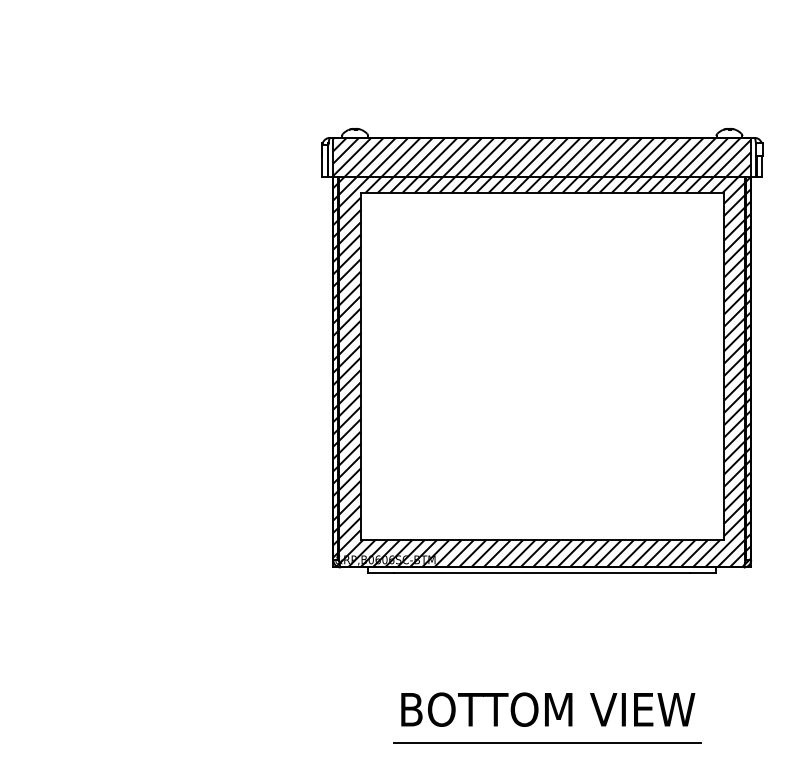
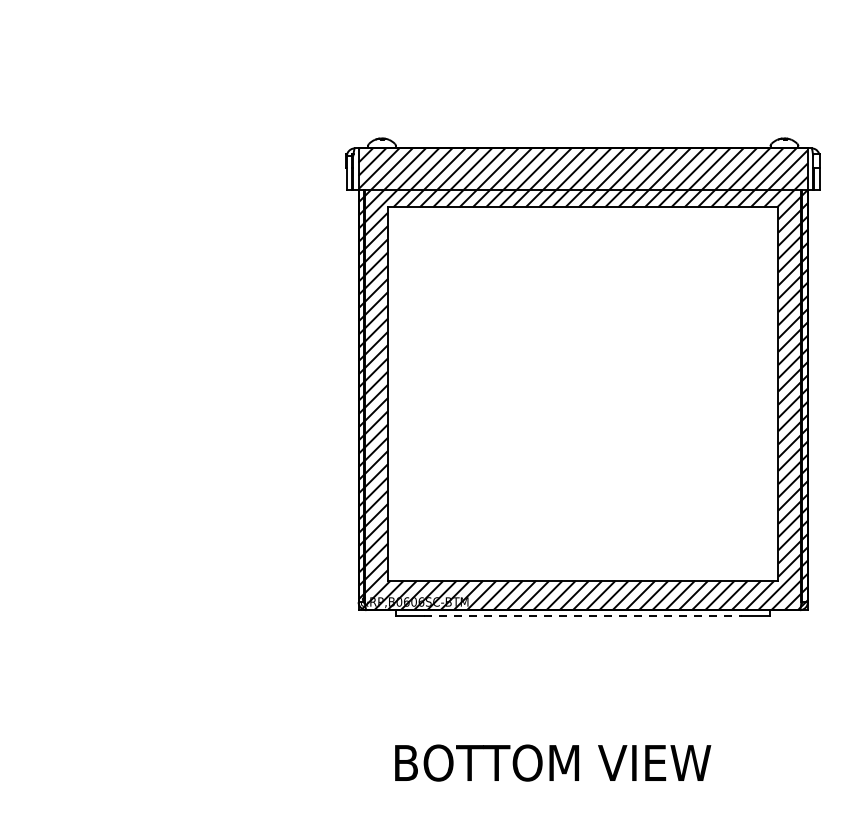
line: (542, 572) -> (583, 615), solid -> dashed
text: (548, 709) -> (553, 762), moved
line: (547, 742) -> (588, 798), removed

